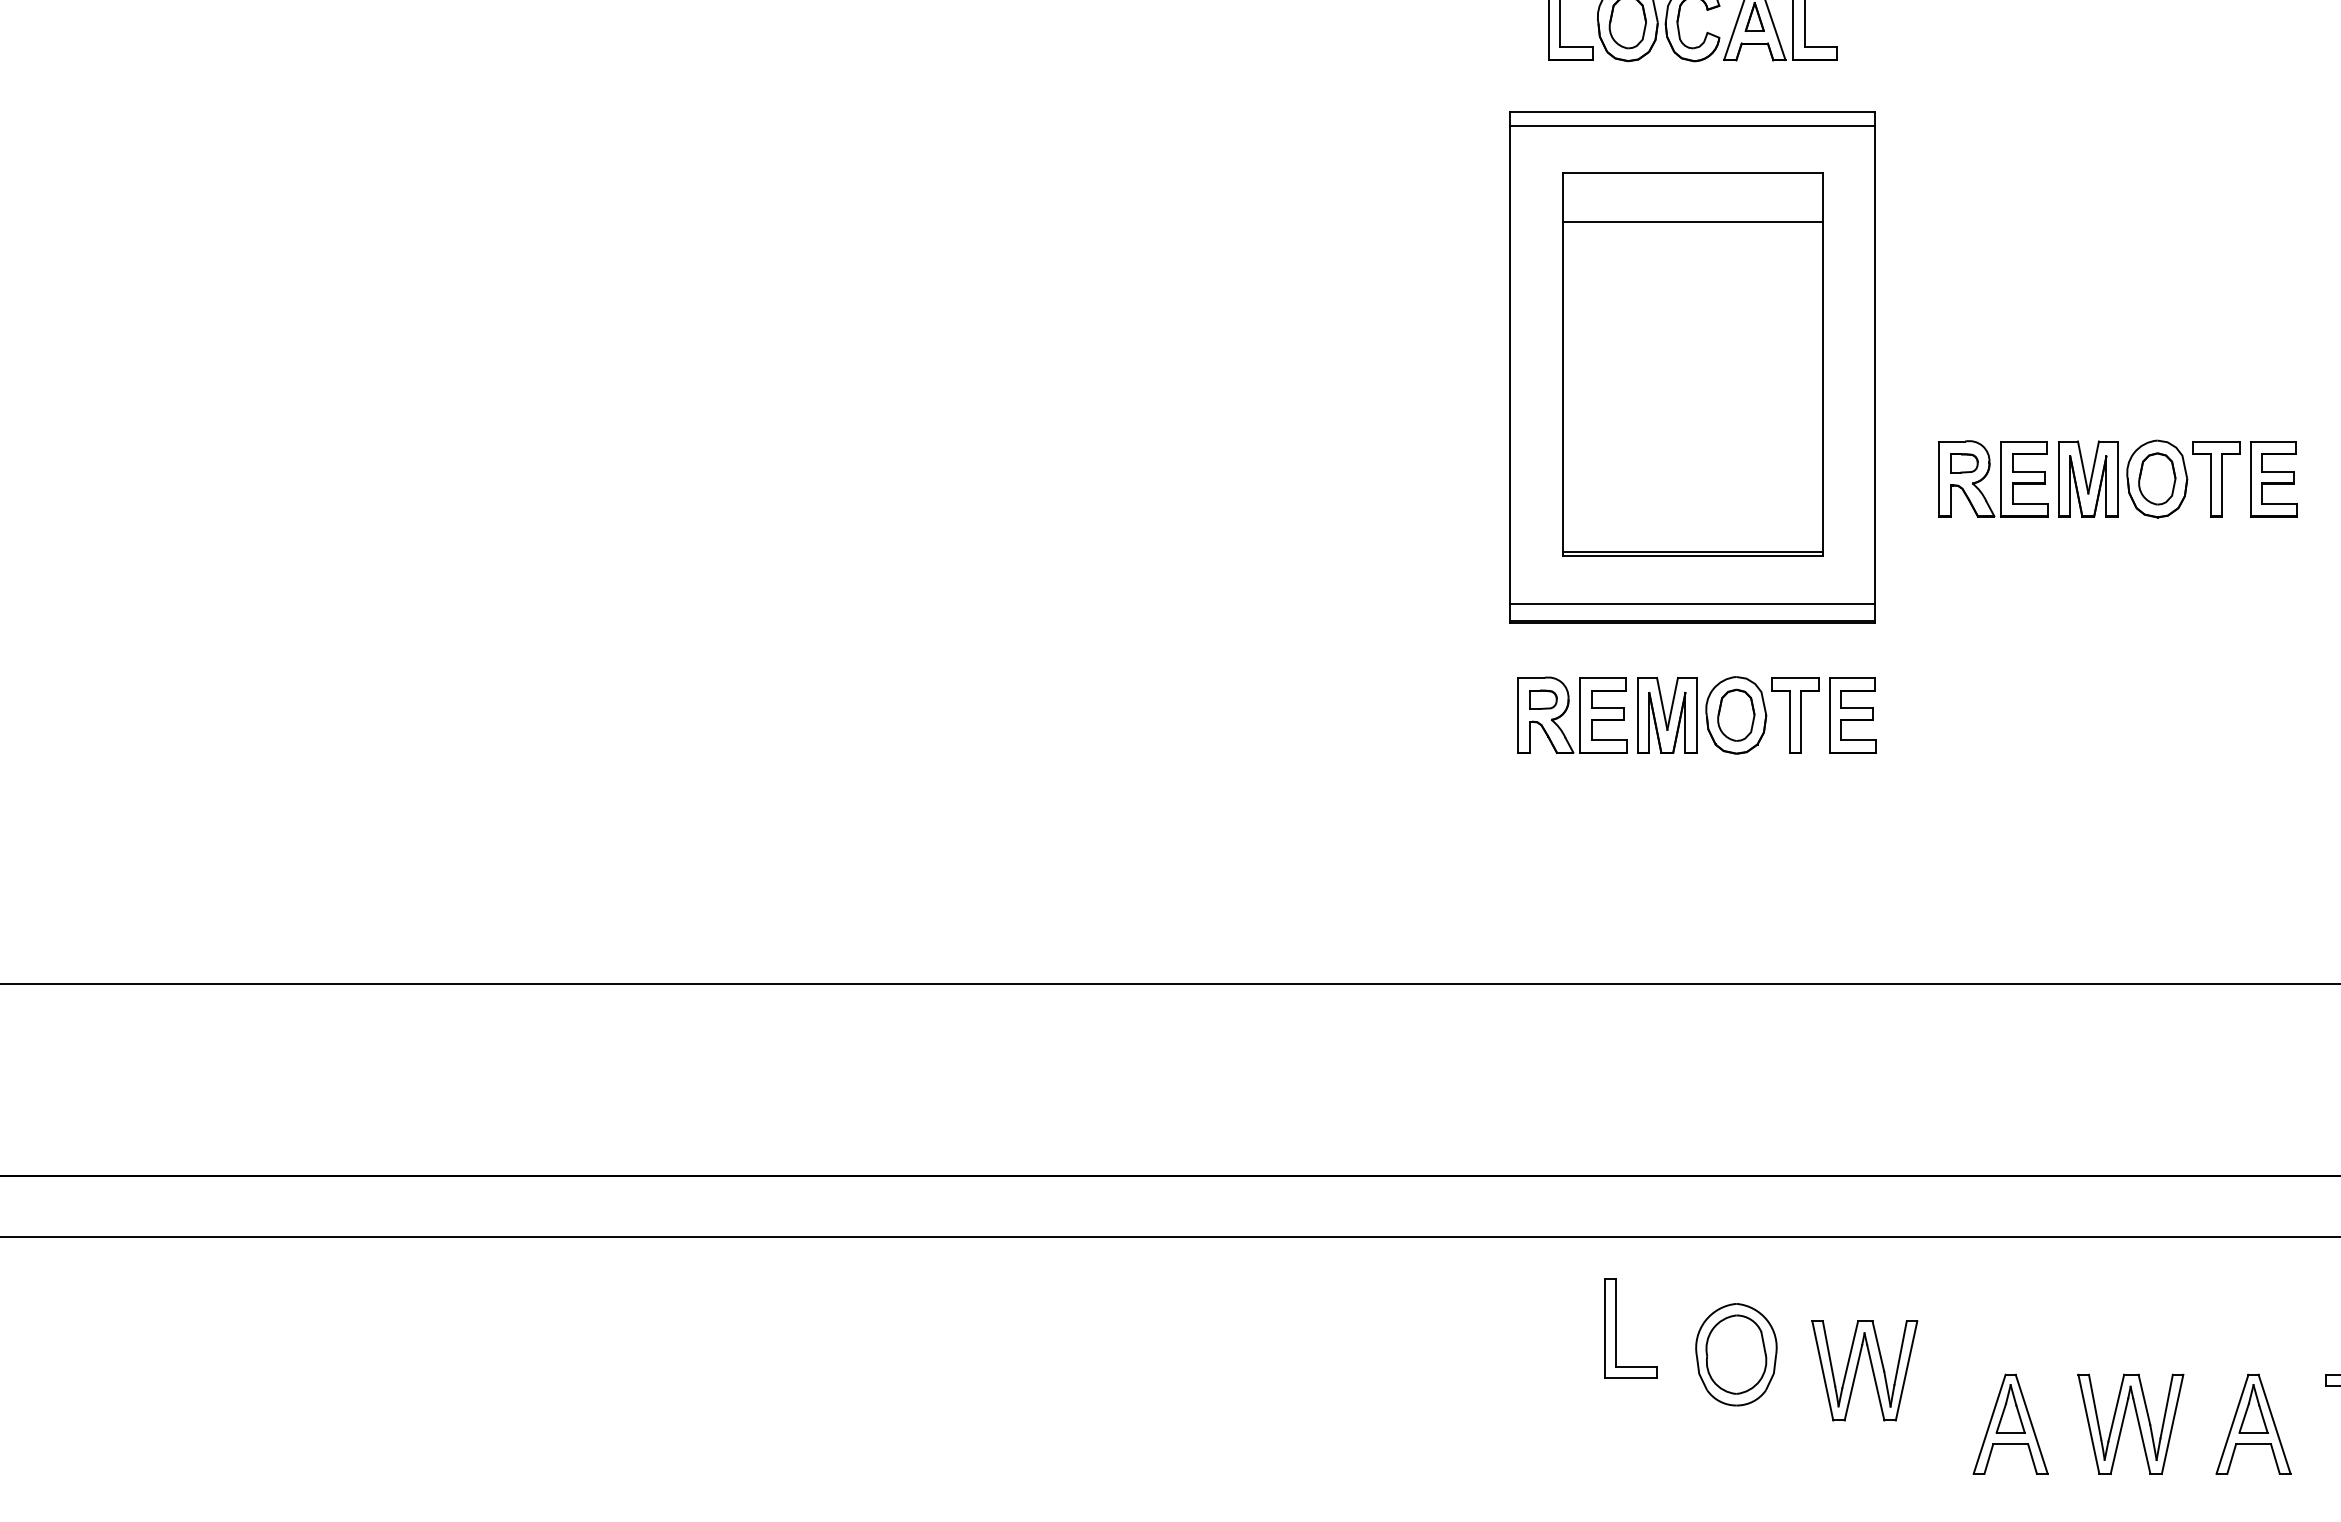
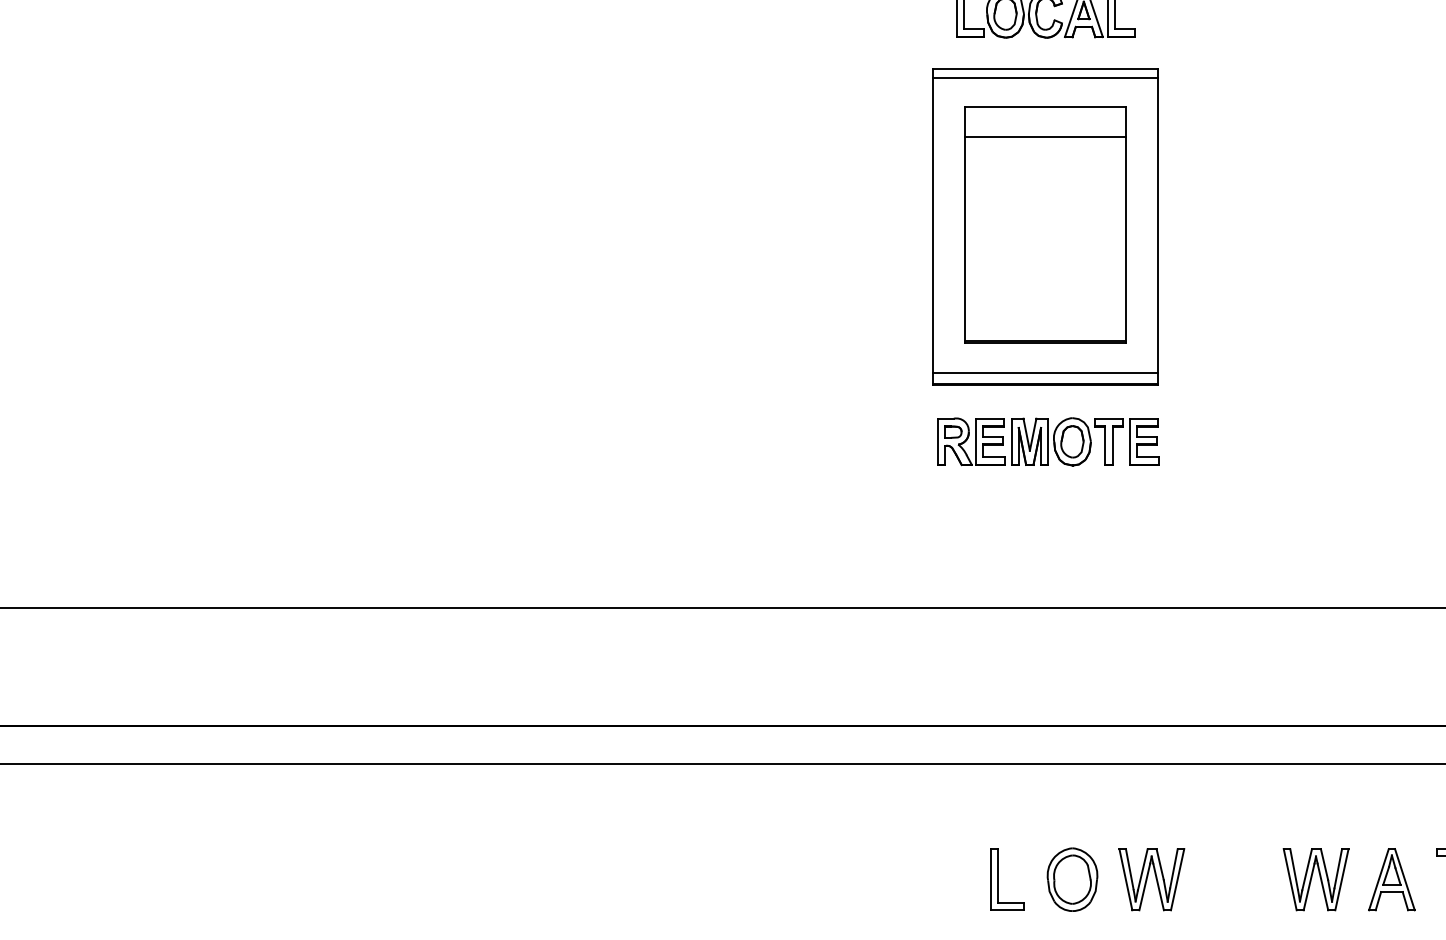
part: (2118, 478) -> (1308, 295), removed
part: (1616, 1328) -> (998, 879), moved
part: (1736, 1354) -> (1072, 879), moved
part: (1864, 1370) -> (1151, 879), moved
part: (2010, 1424) -> (1241, 879), removed

